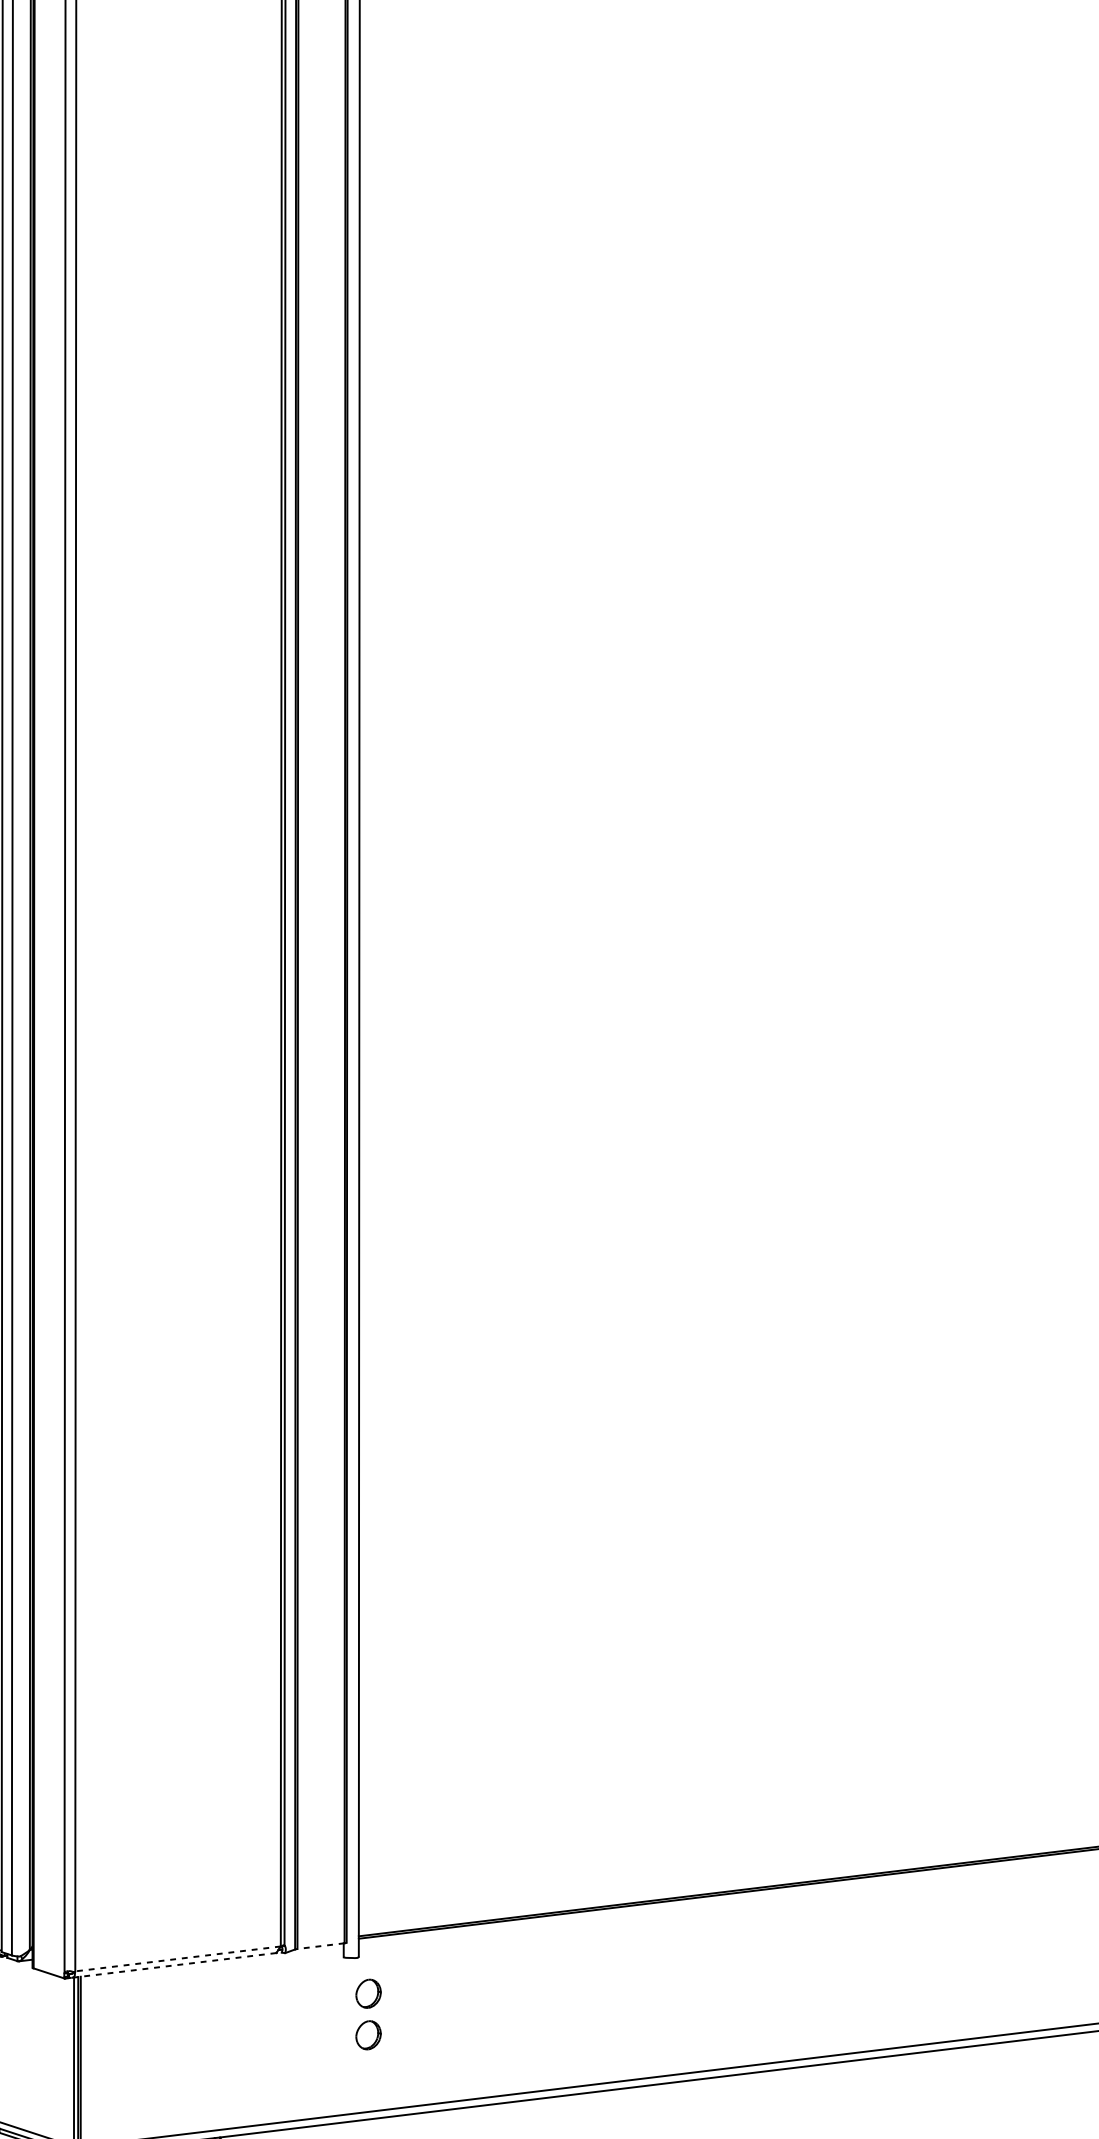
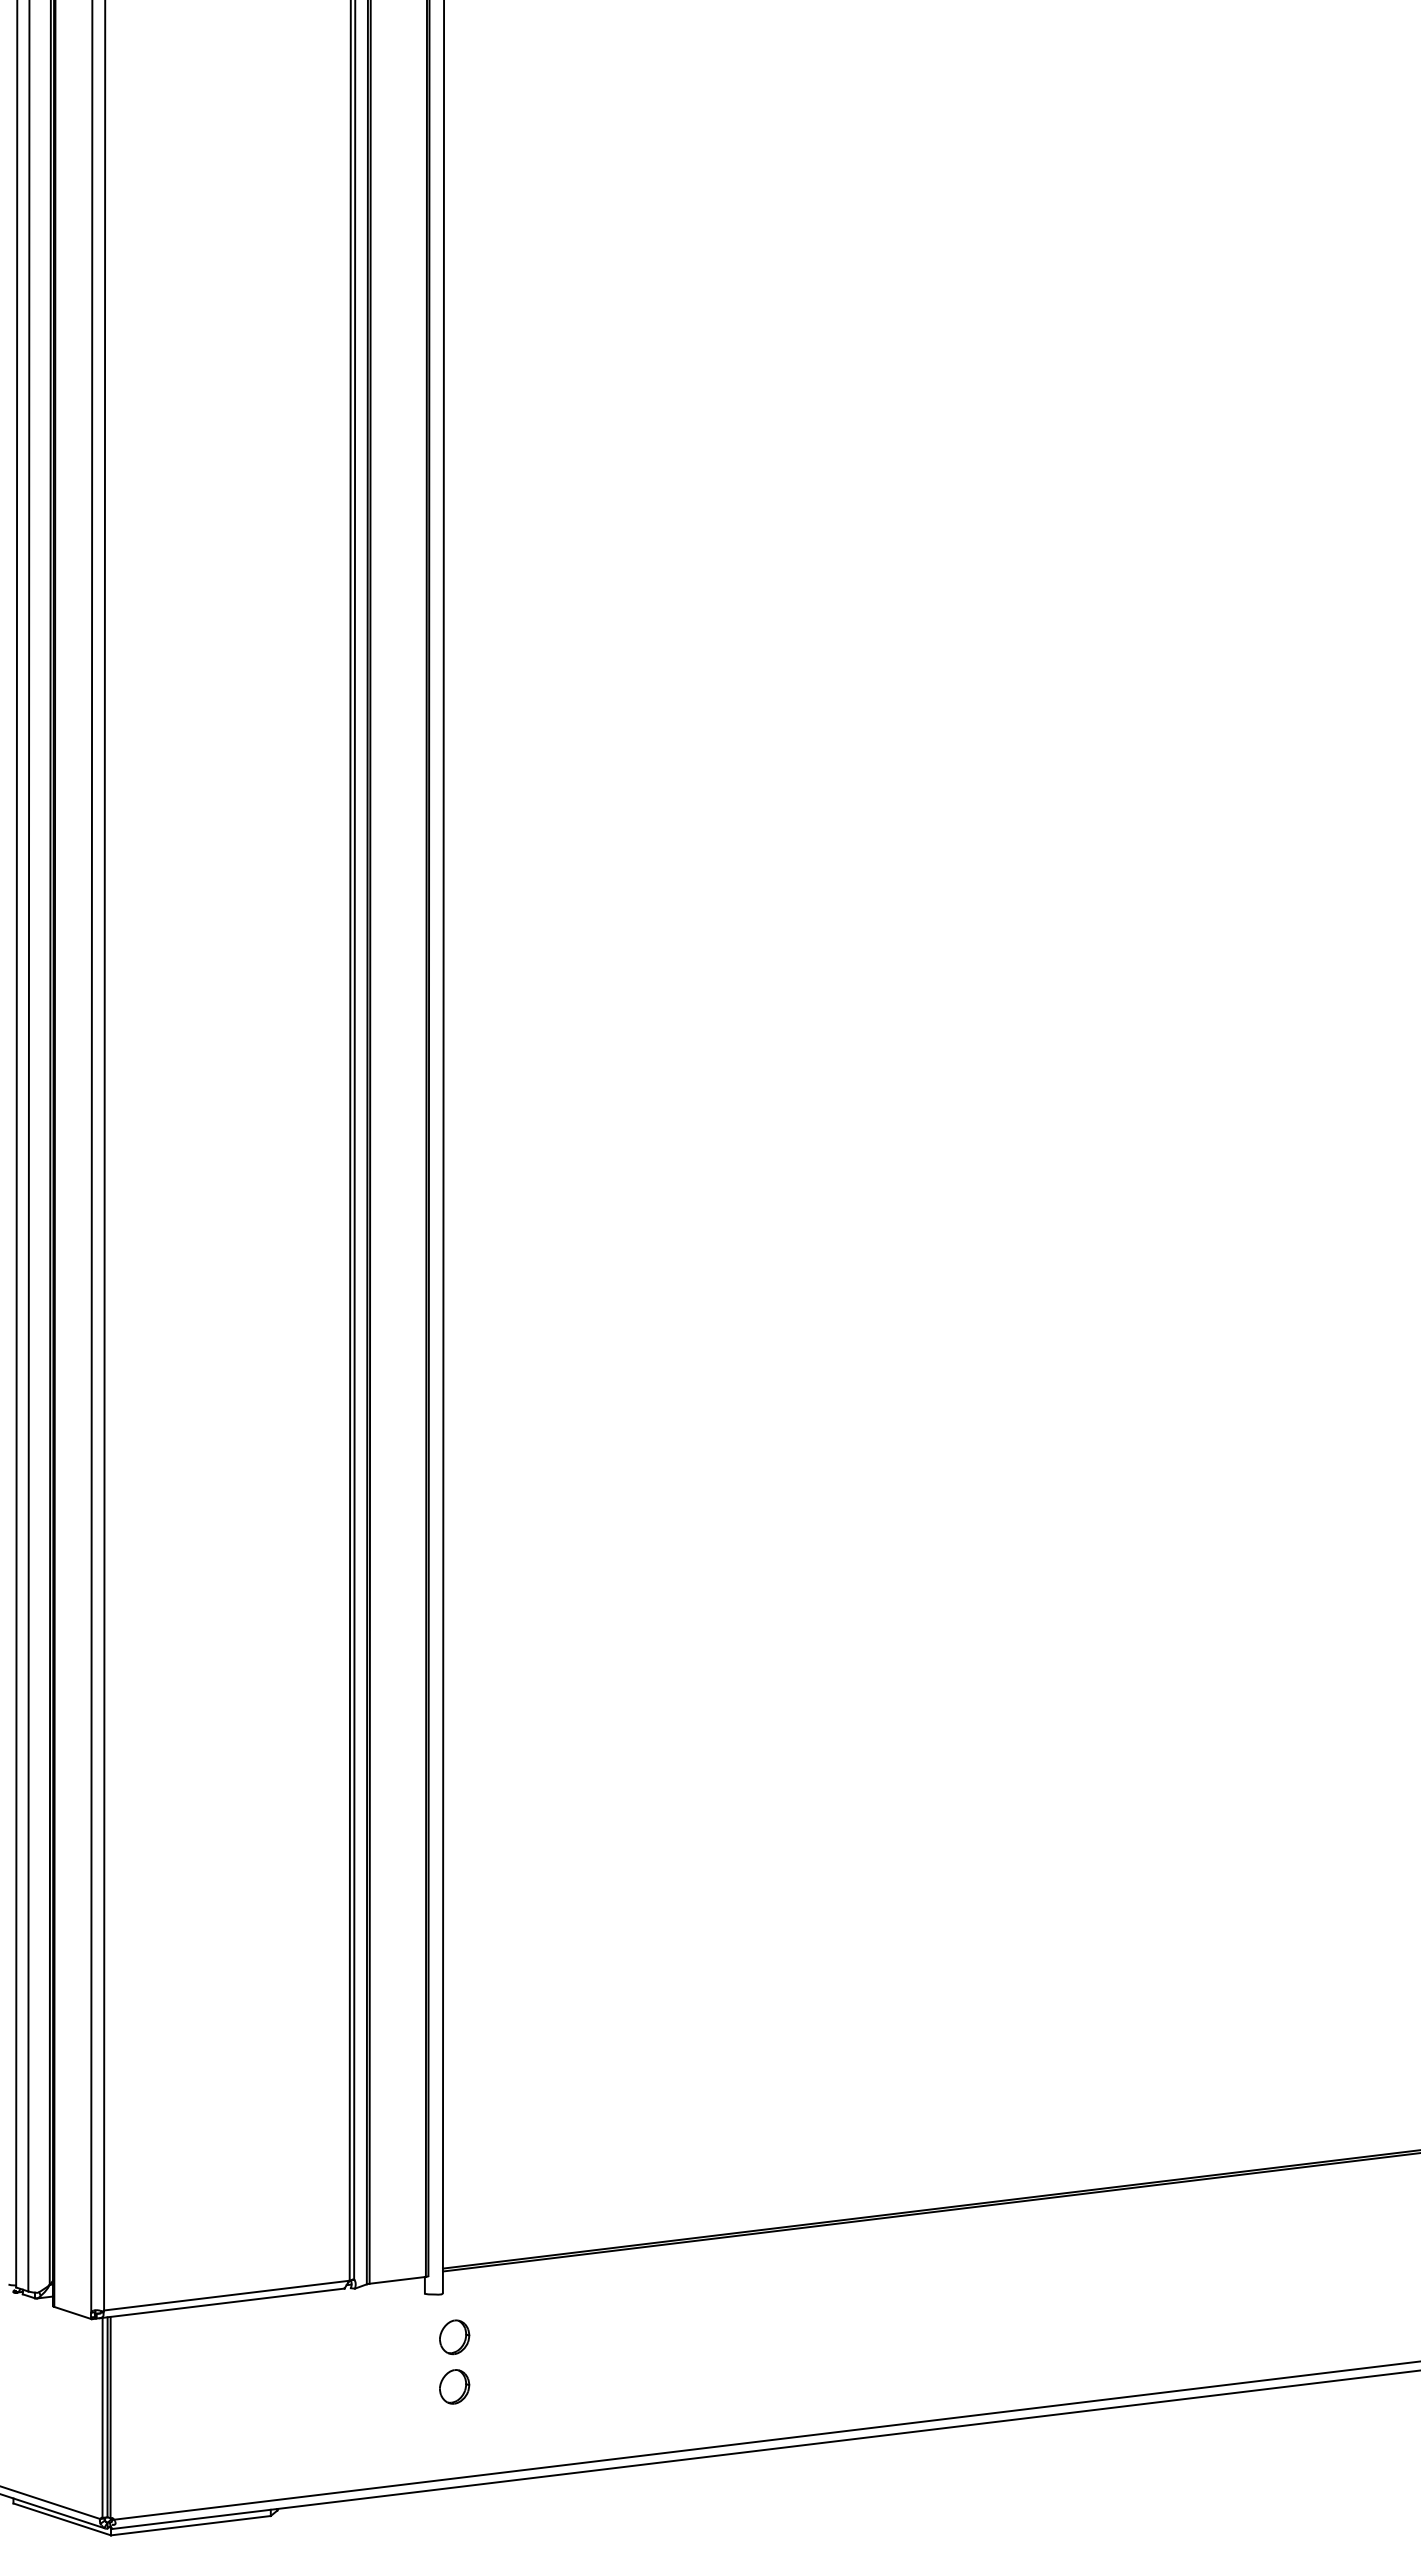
line: (320, 1946) -> (397, 2280), dashed -> solid
line: (177, 1958) -> (226, 2295), dashed -> solid
line: (173, 1965) -> (221, 2303), dashed -> solid

